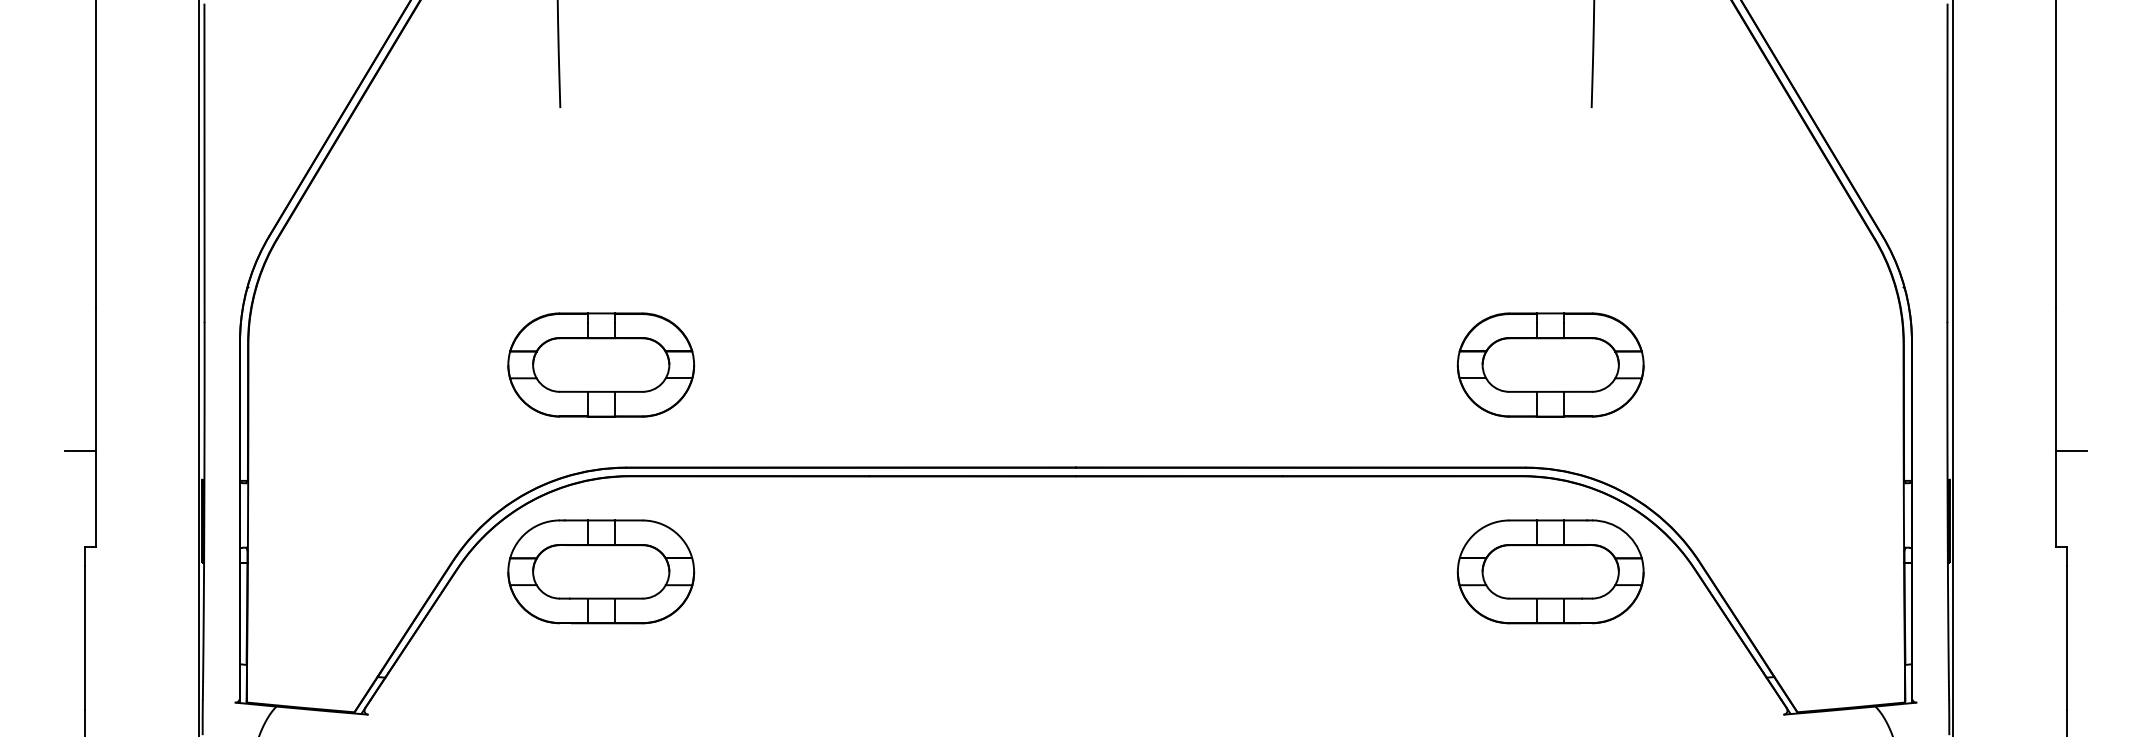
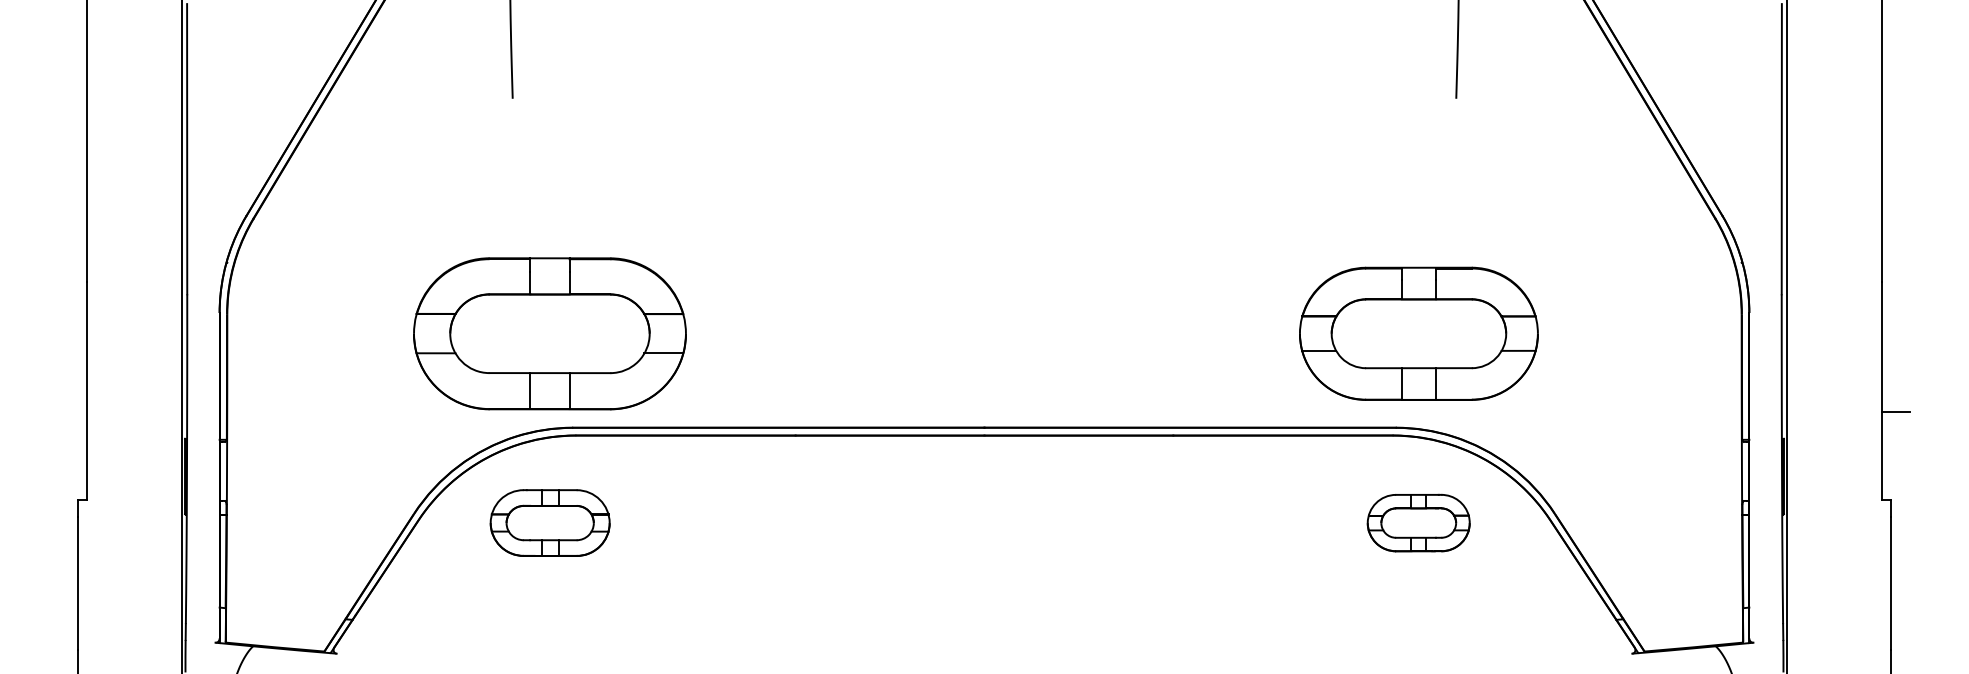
part: (601, 364) -> (550, 333), size x1.6
part: (1550, 364) -> (1418, 333), size x1.4
line: (79, 450) -> (72, 412), removed
part: (601, 571) -> (550, 522), size x0.7
part: (1550, 571) -> (1418, 522), size x0.6

